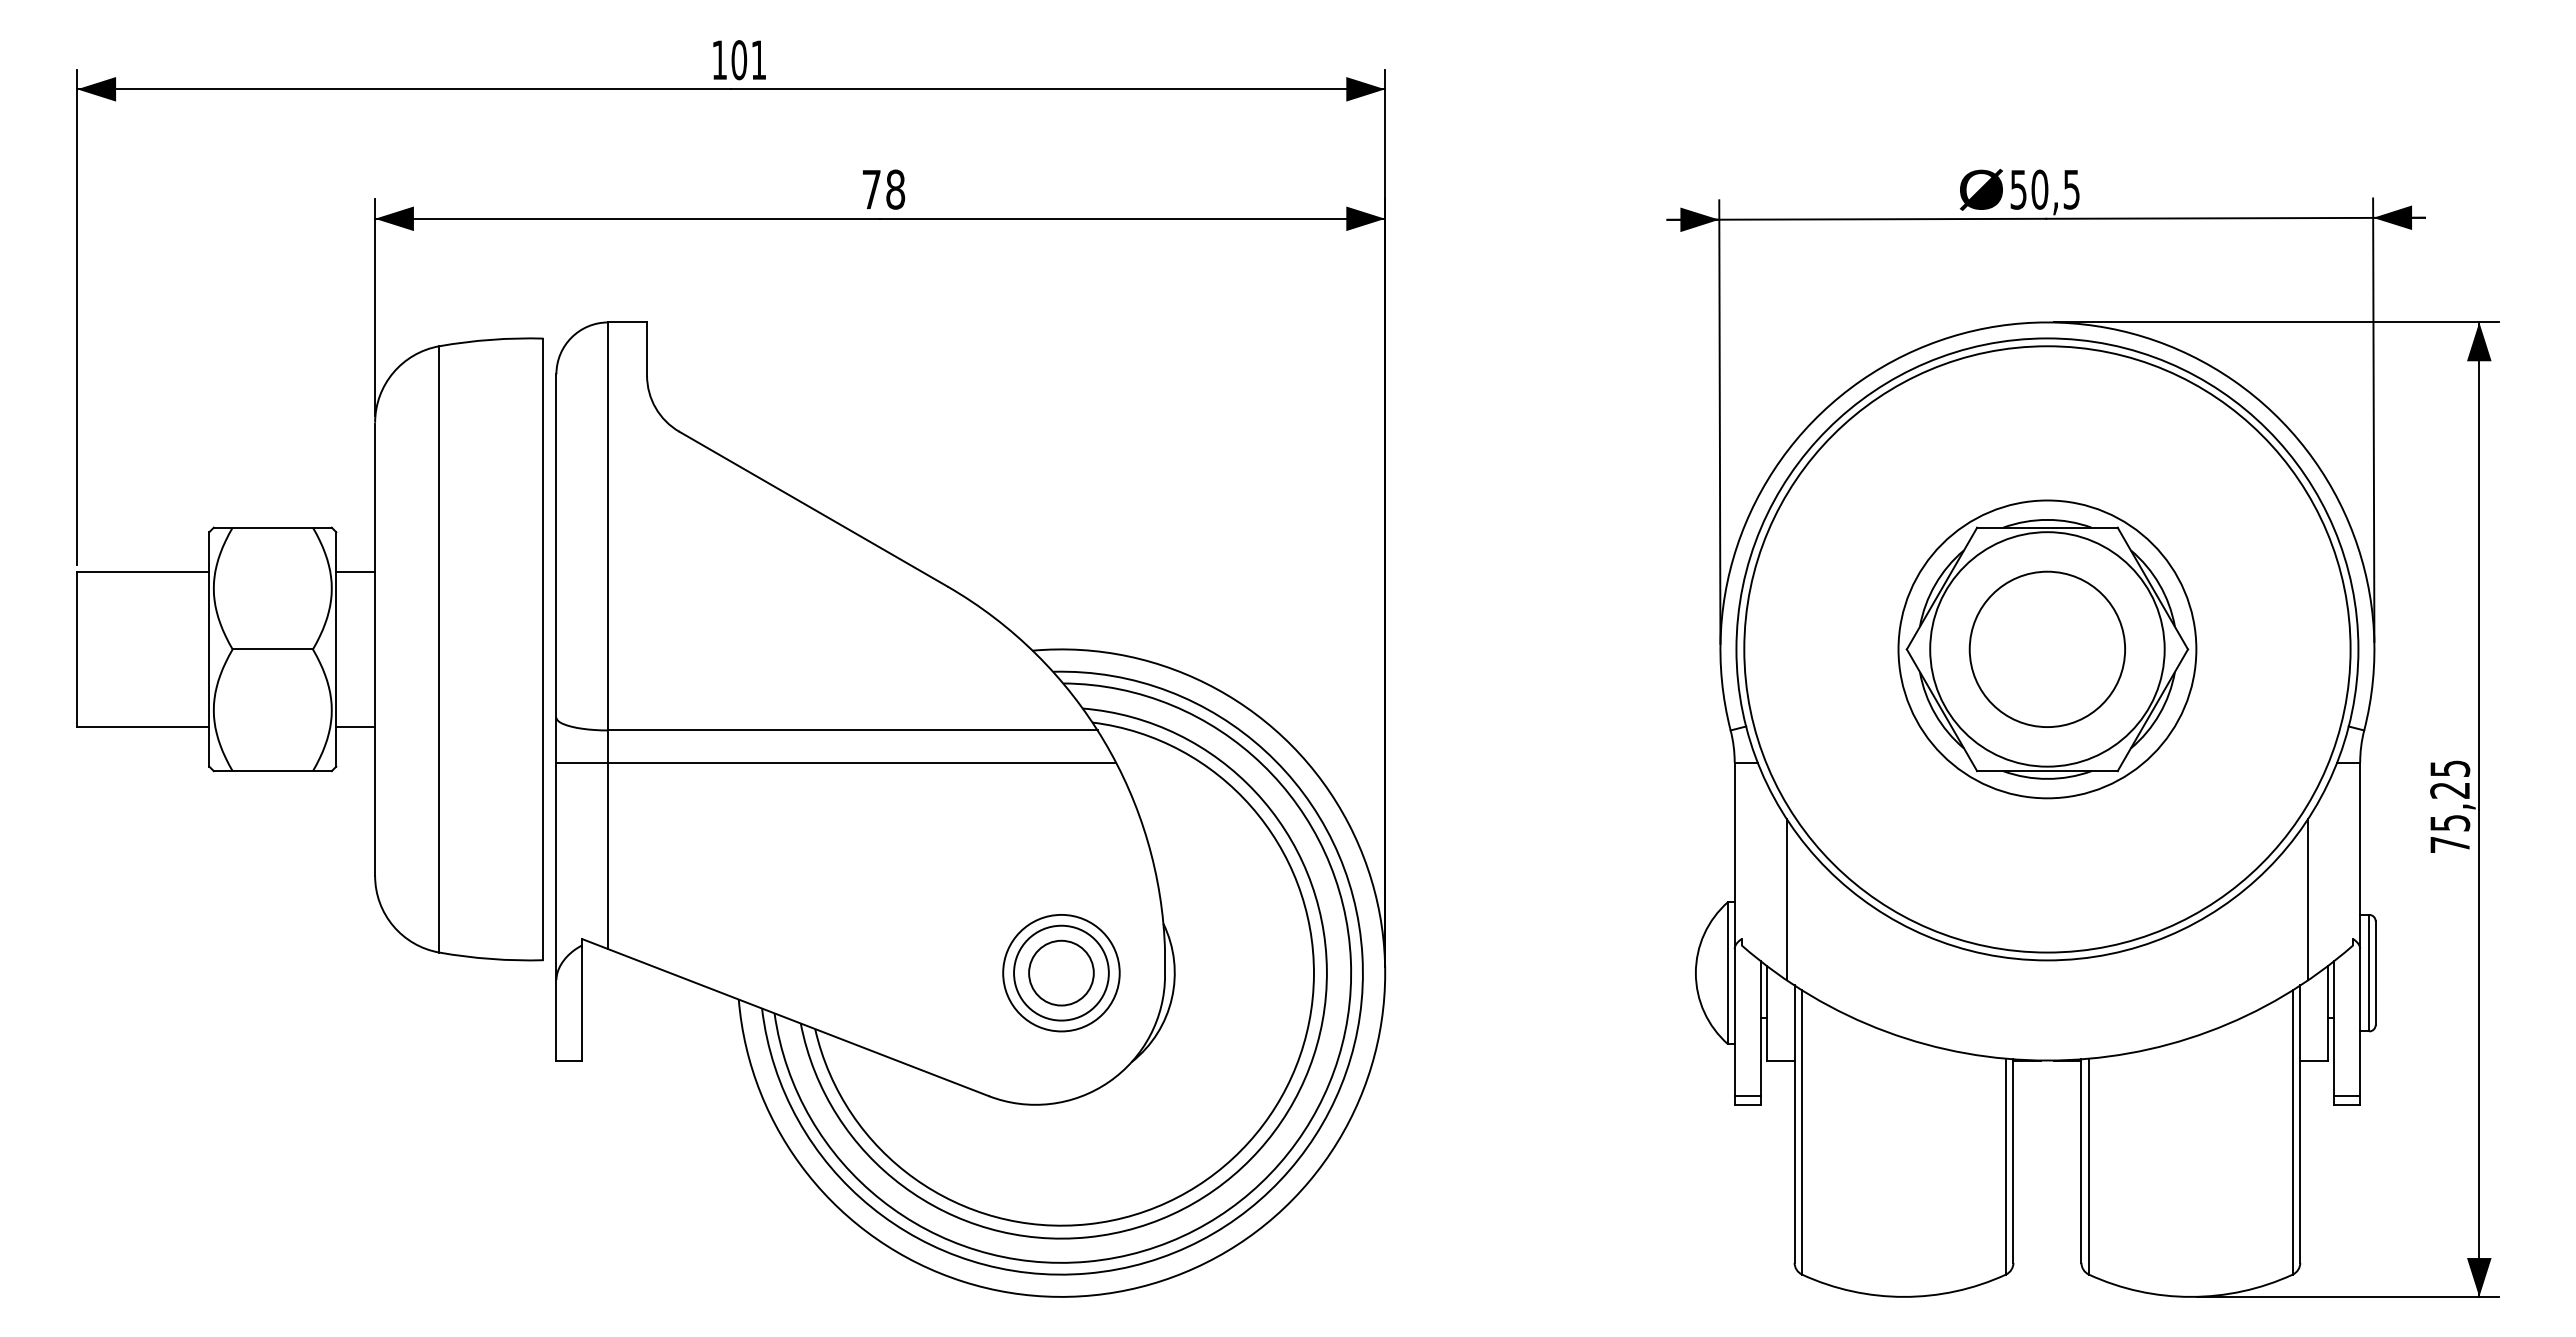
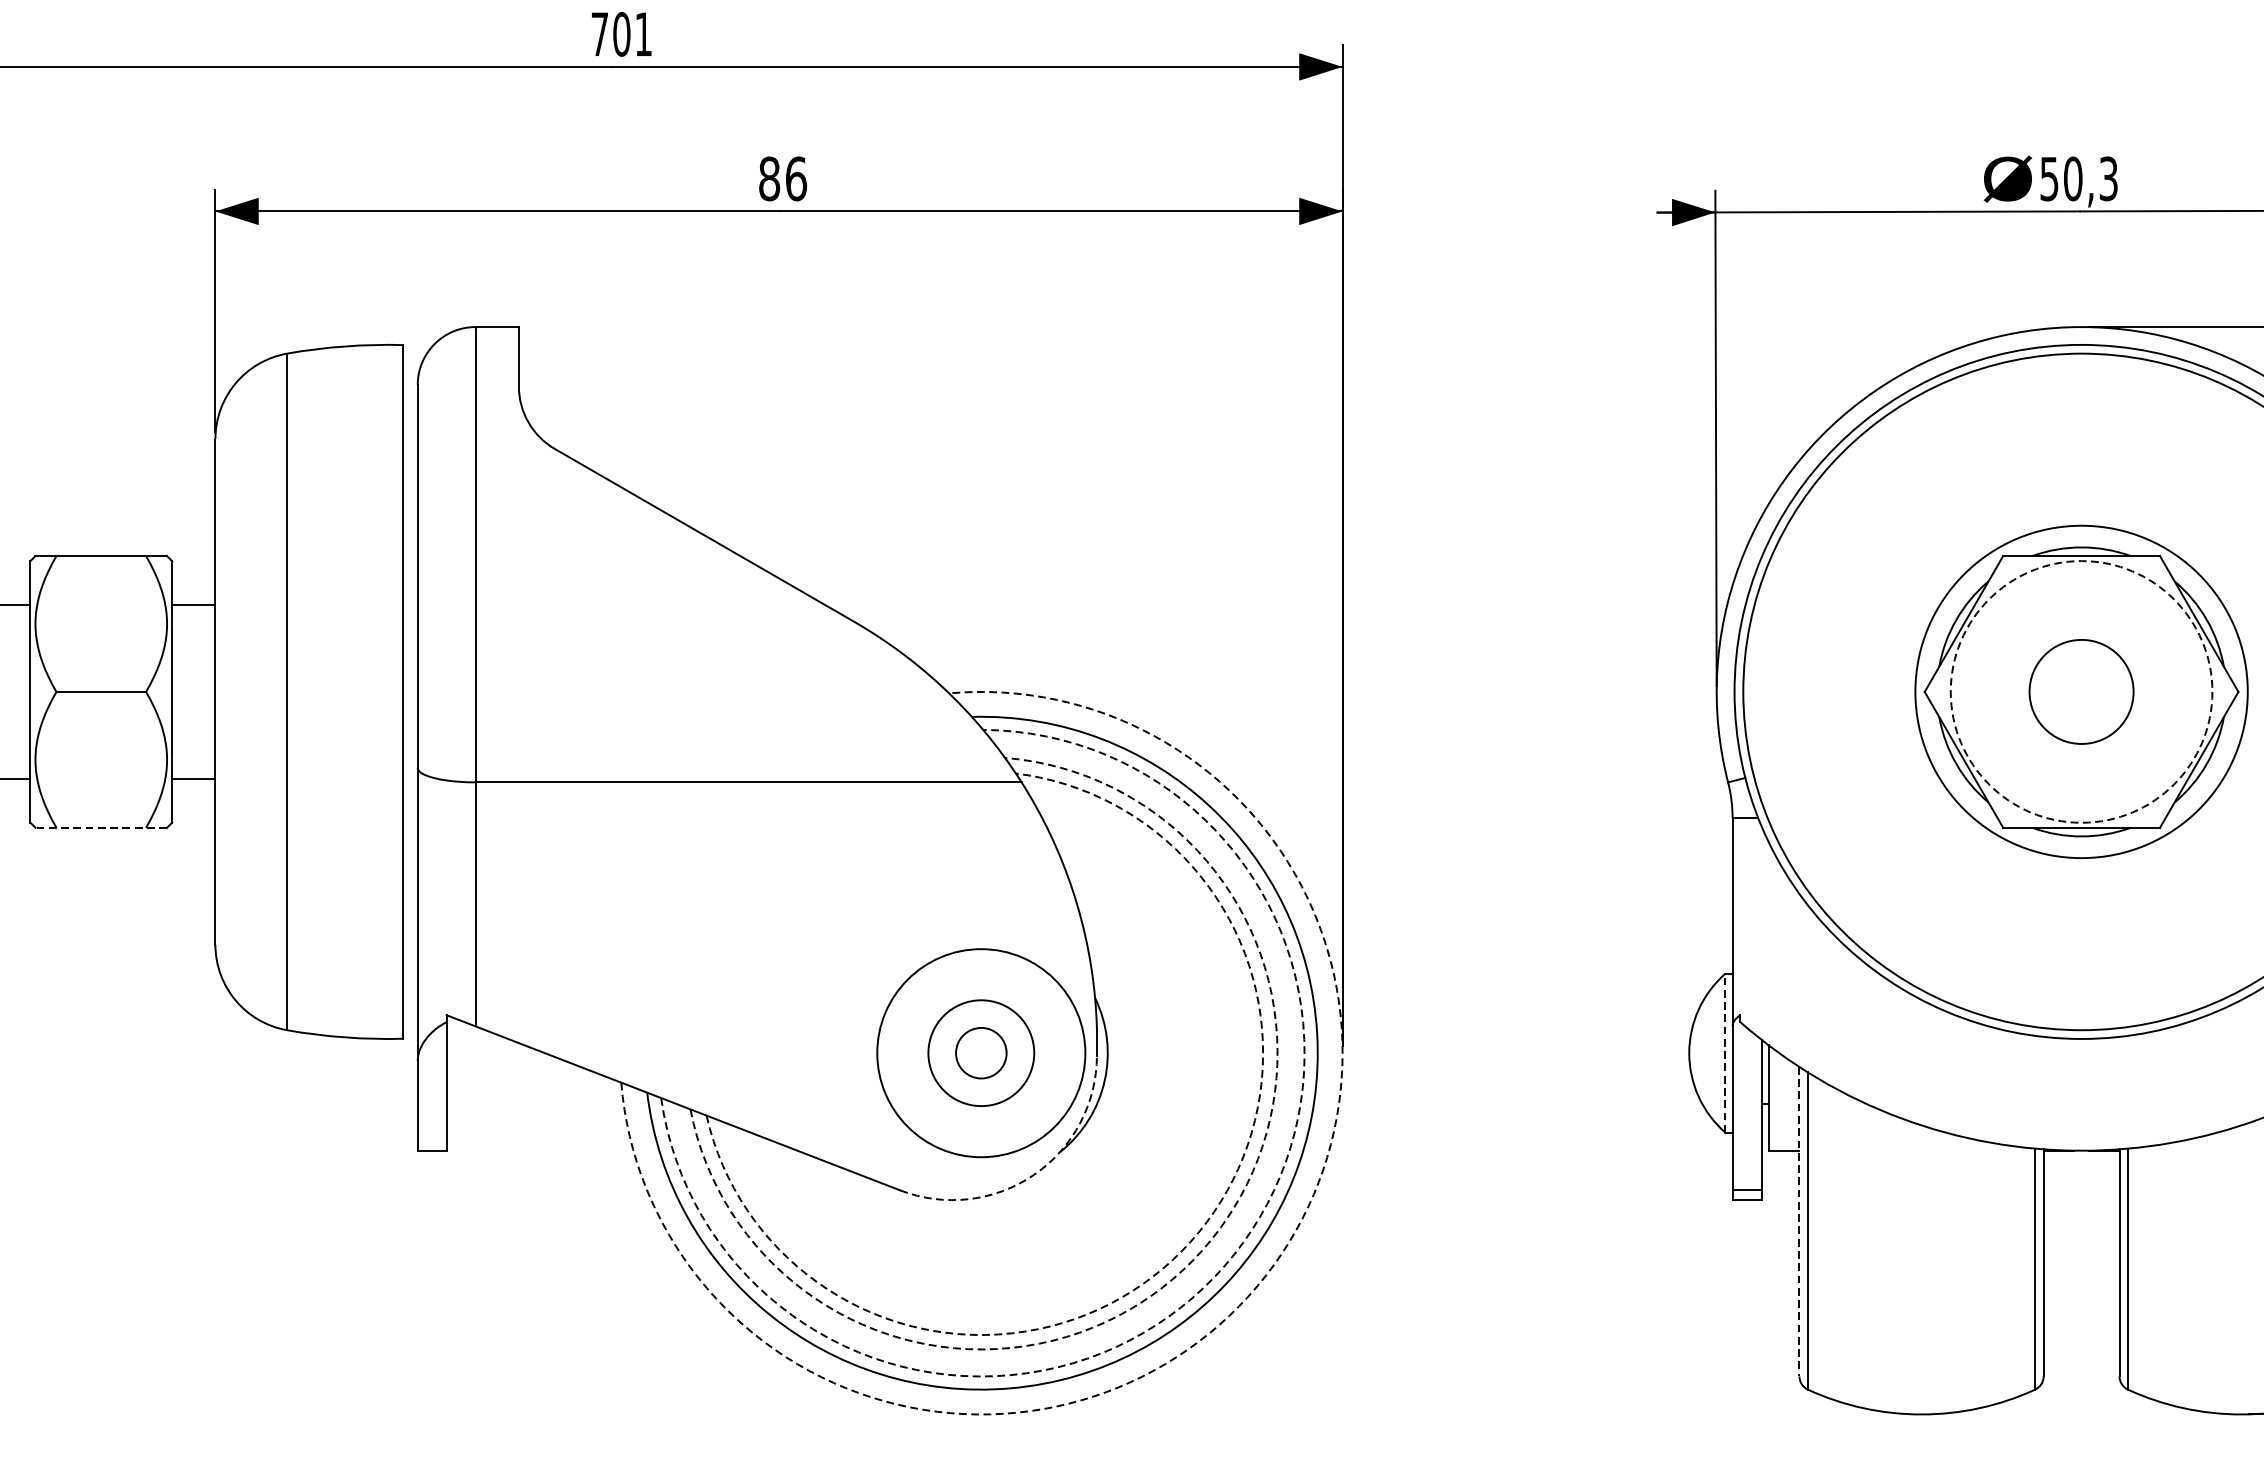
text: (719, 59) -> (599, 33), 101 -> 701
text: (2071, 188) -> (2108, 177), 50,5 -> 50,3
text: (883, 189) -> (782, 178), 78 -> 86
circle: (2047, 649) -> (2081, 692), size x0.6
circle: (2047, 649) -> (2081, 692), solid -> dashed
line: (836, 762) -> (730, 818), removed
line: (272, 771) -> (100, 828), solid -> dashed
line: (1786, 899) -> (1790, 971), removed
circle: (1061, 972) -> (981, 1052), size x0.7
circle: (1061, 972) -> (981, 1052), size x1.6
line: (1728, 972) -> (1725, 1052), solid -> dashed
arc: (1108, 1082) -> (1033, 1175), solid -> dashed
line: (1794, 1124) -> (1799, 1222), solid -> dashed
arc: (1248, 1142) -> (1190, 1242), solid -> dashed
arc: (1259, 1150) -> (1202, 1251), solid -> dashed
arc: (1279, 1163) -> (1224, 1265), solid -> dashed
arc: (1309, 1181) -> (1258, 1285), solid -> dashed

